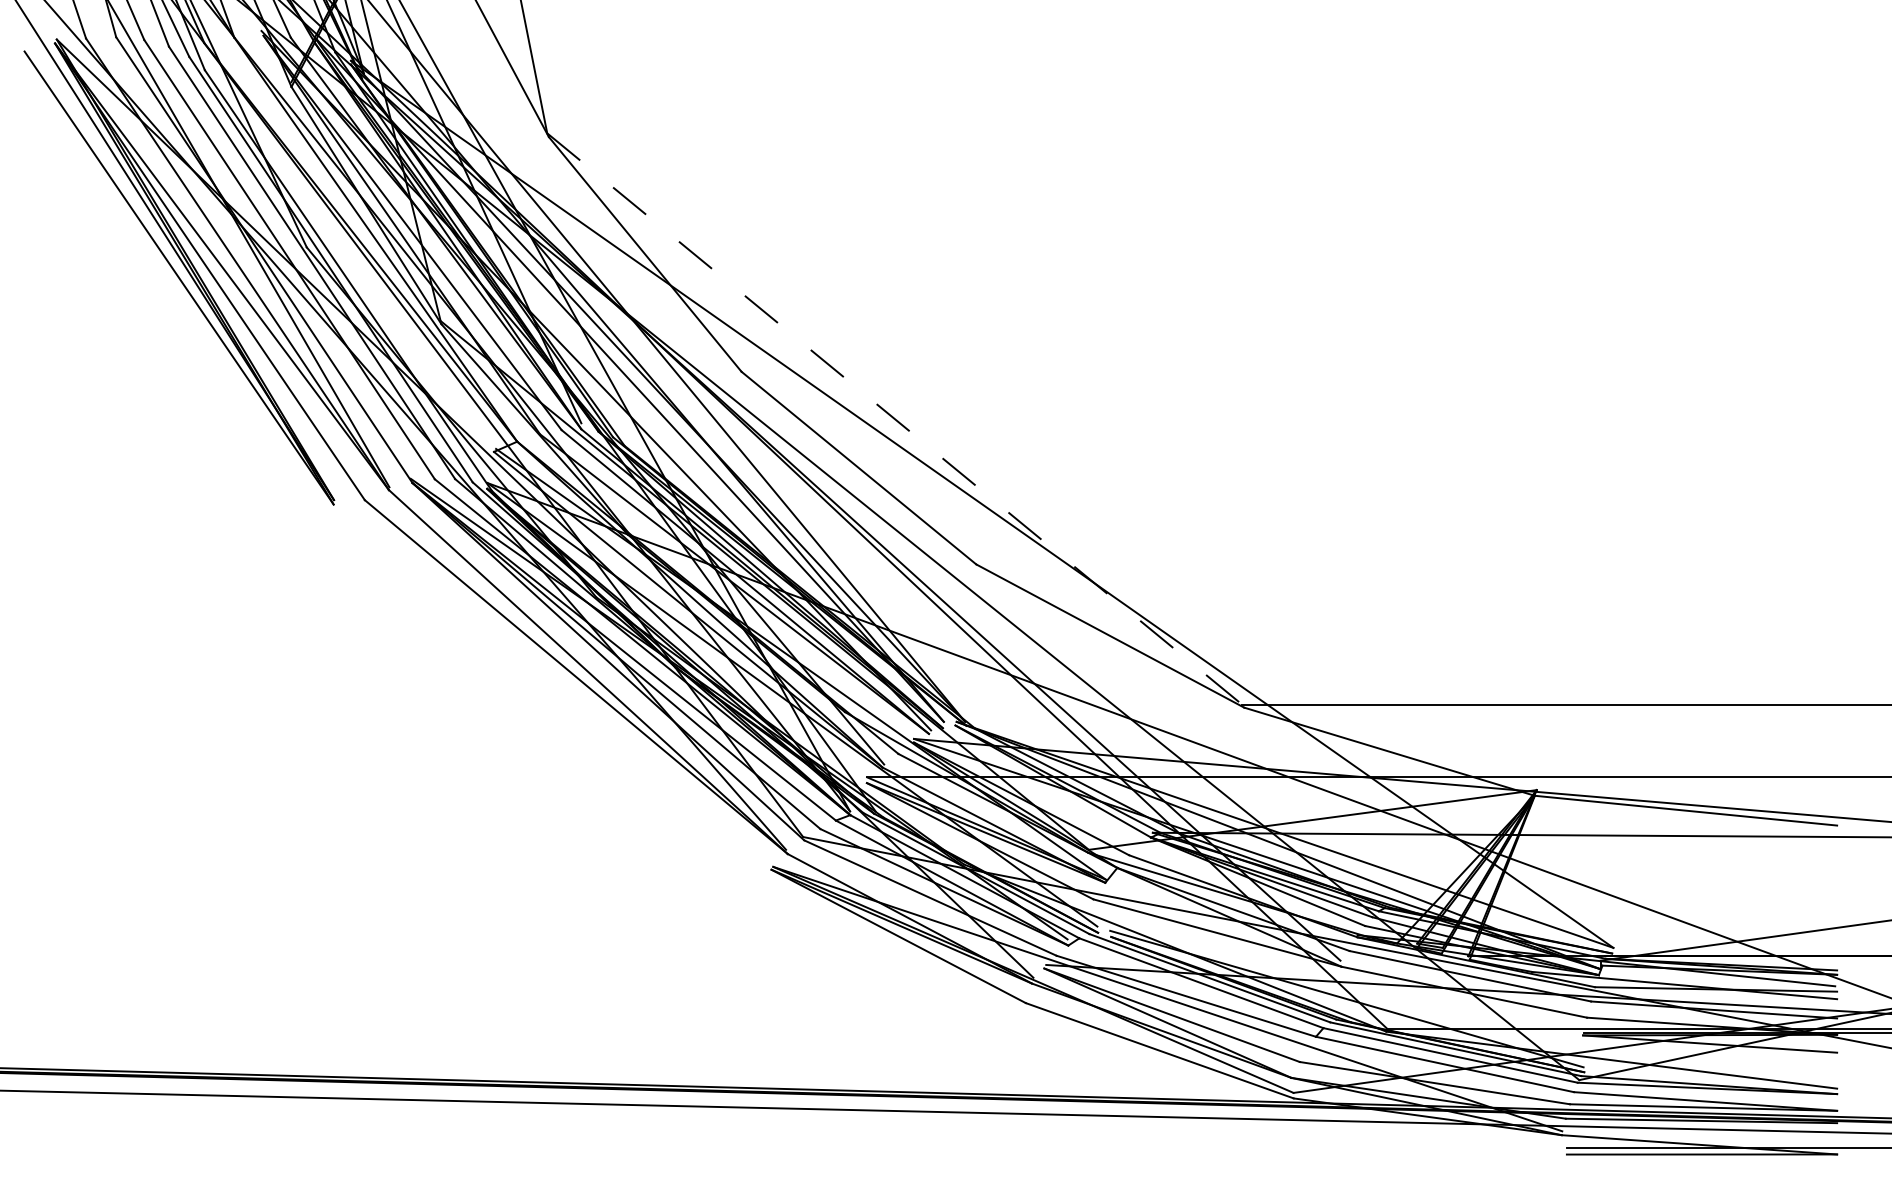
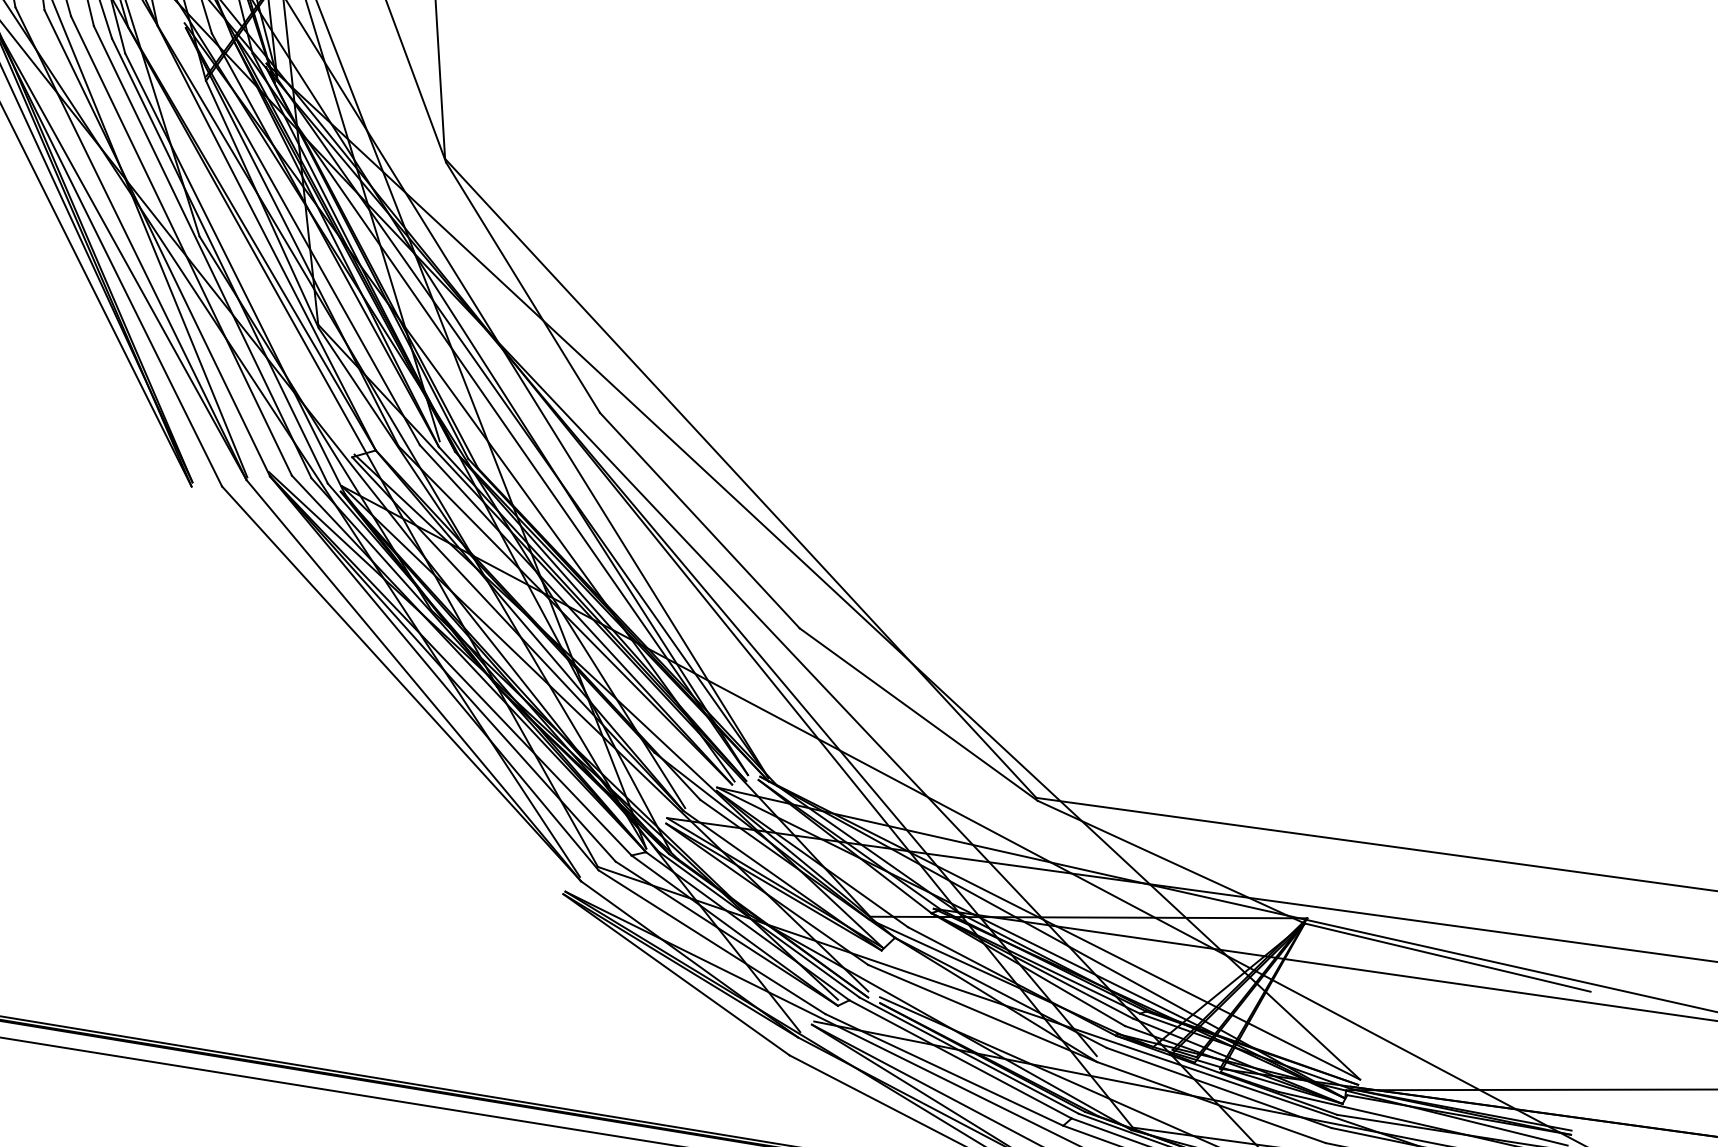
line: (894, 419) -> (740, 478), dashed -> solid

